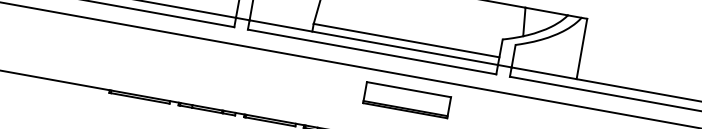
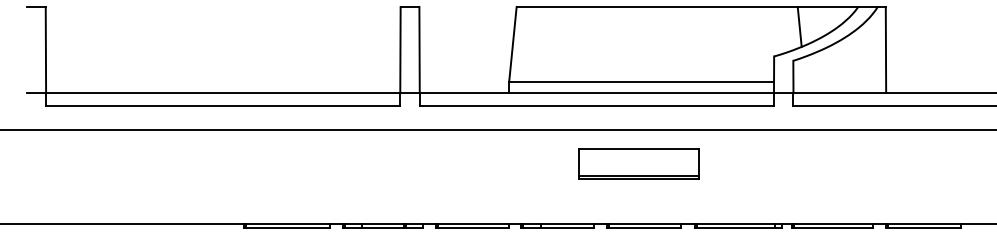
part: (406, 99) -> (638, 163), moved

